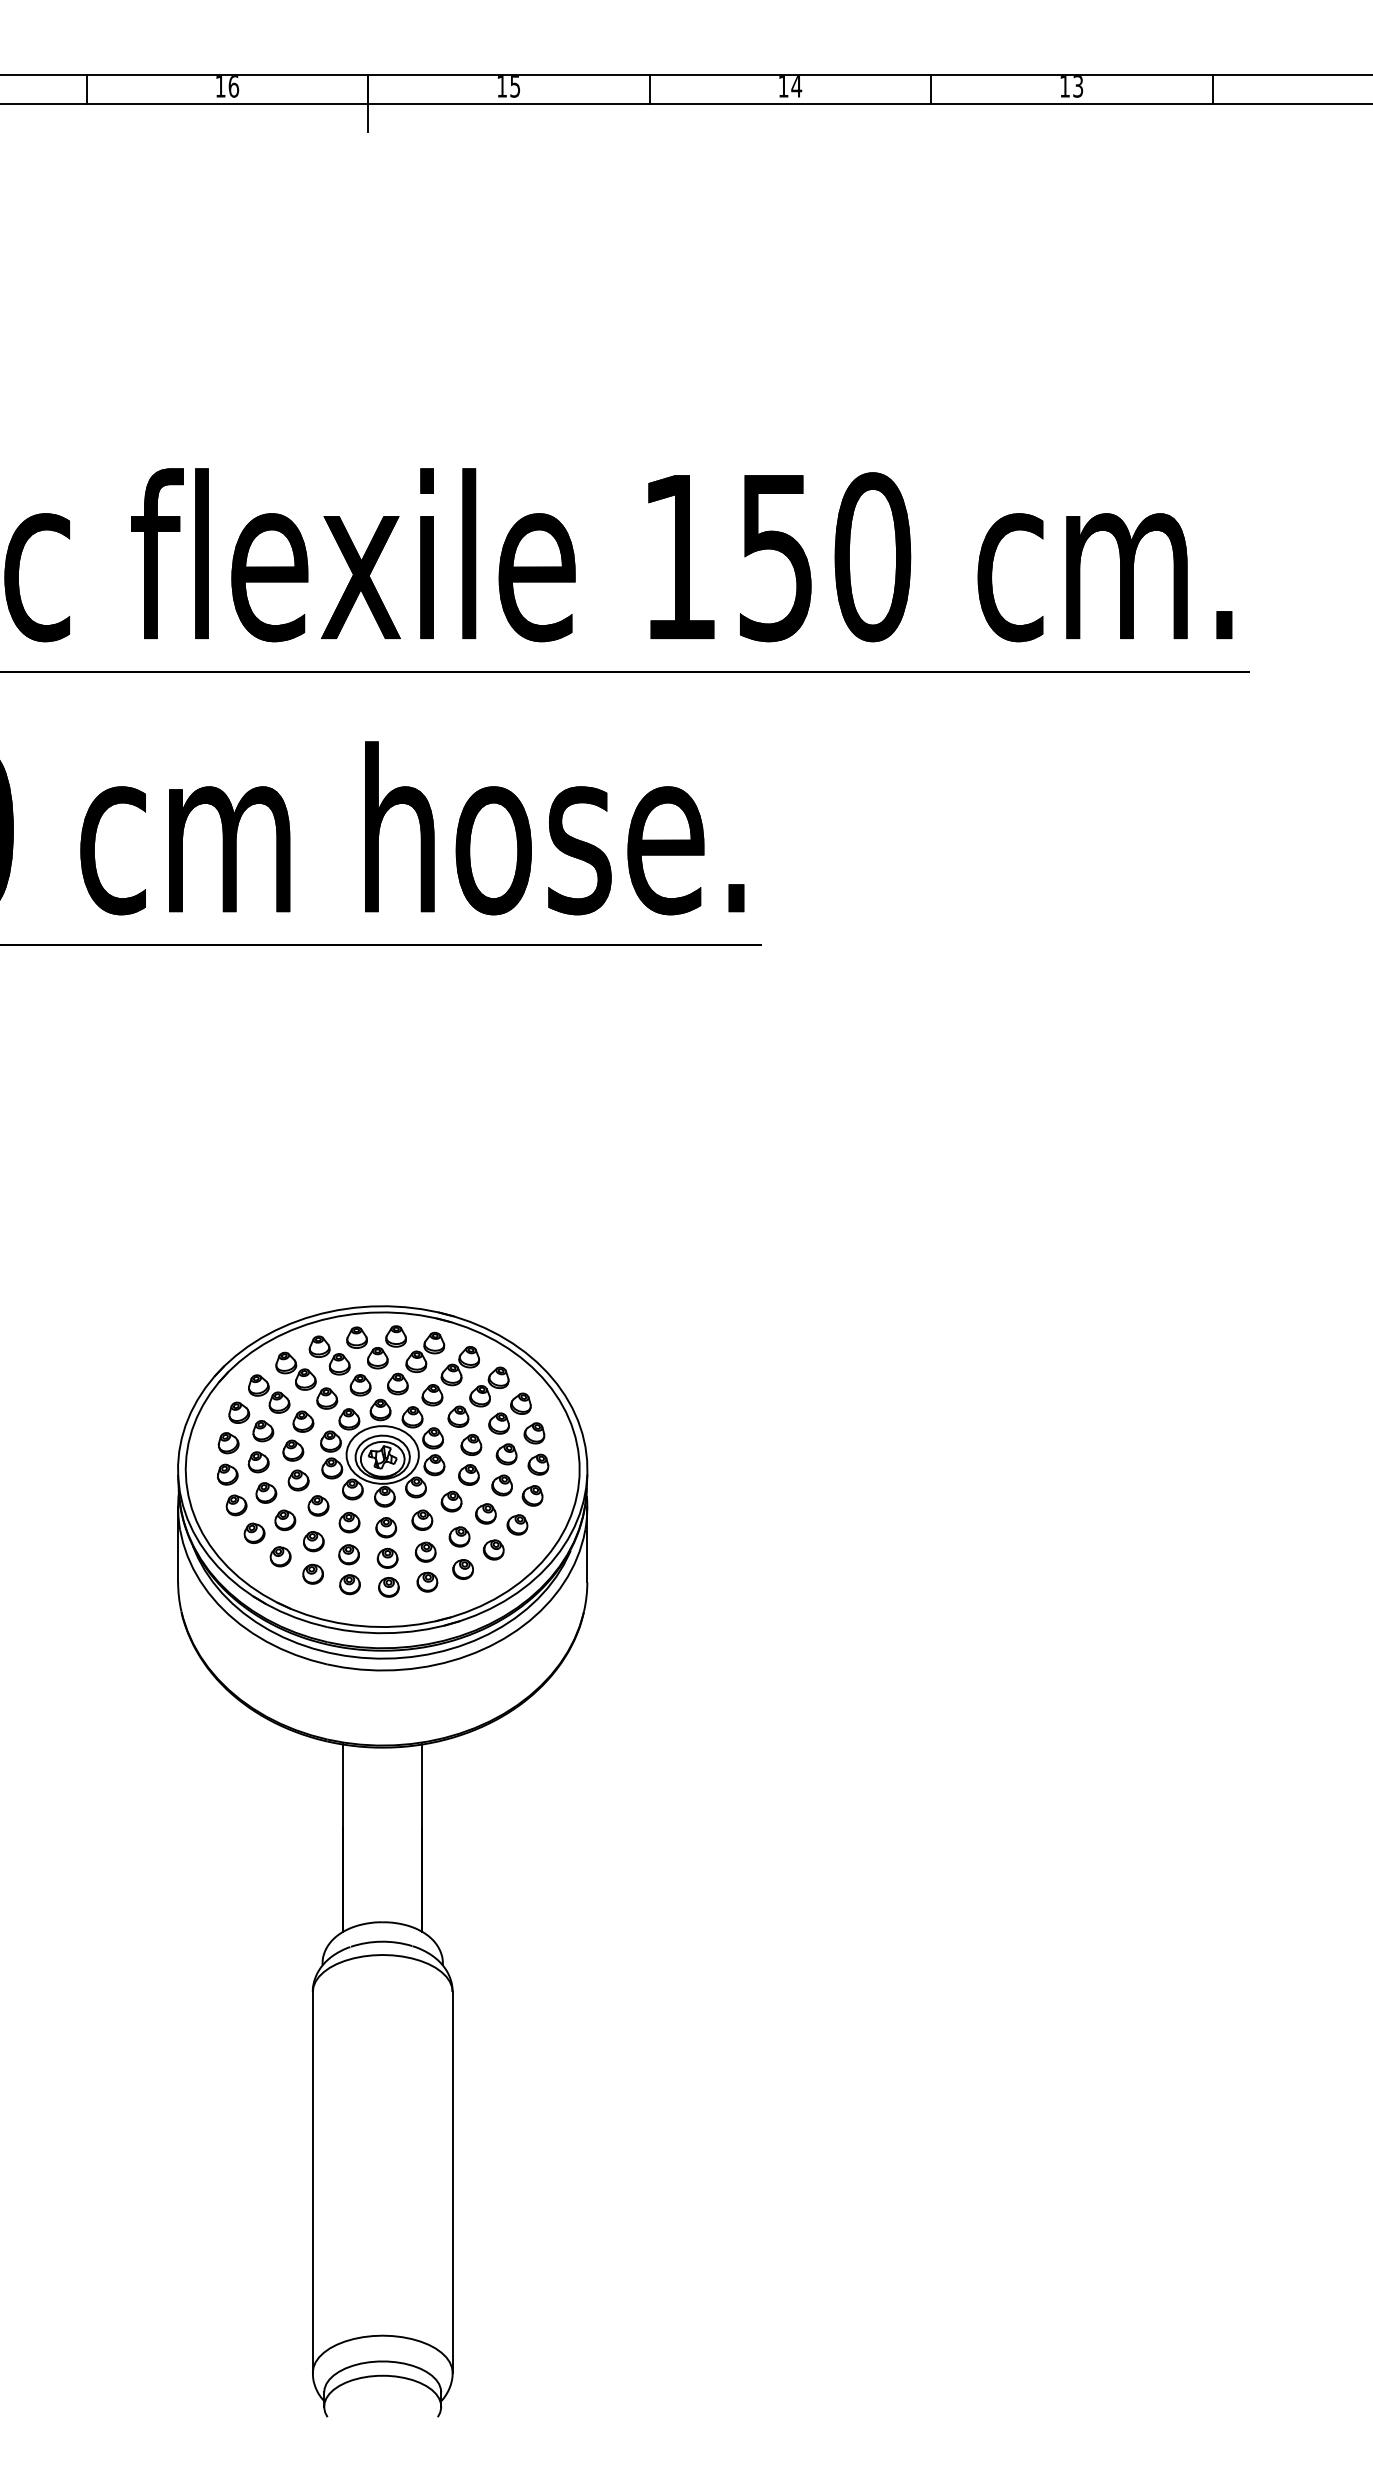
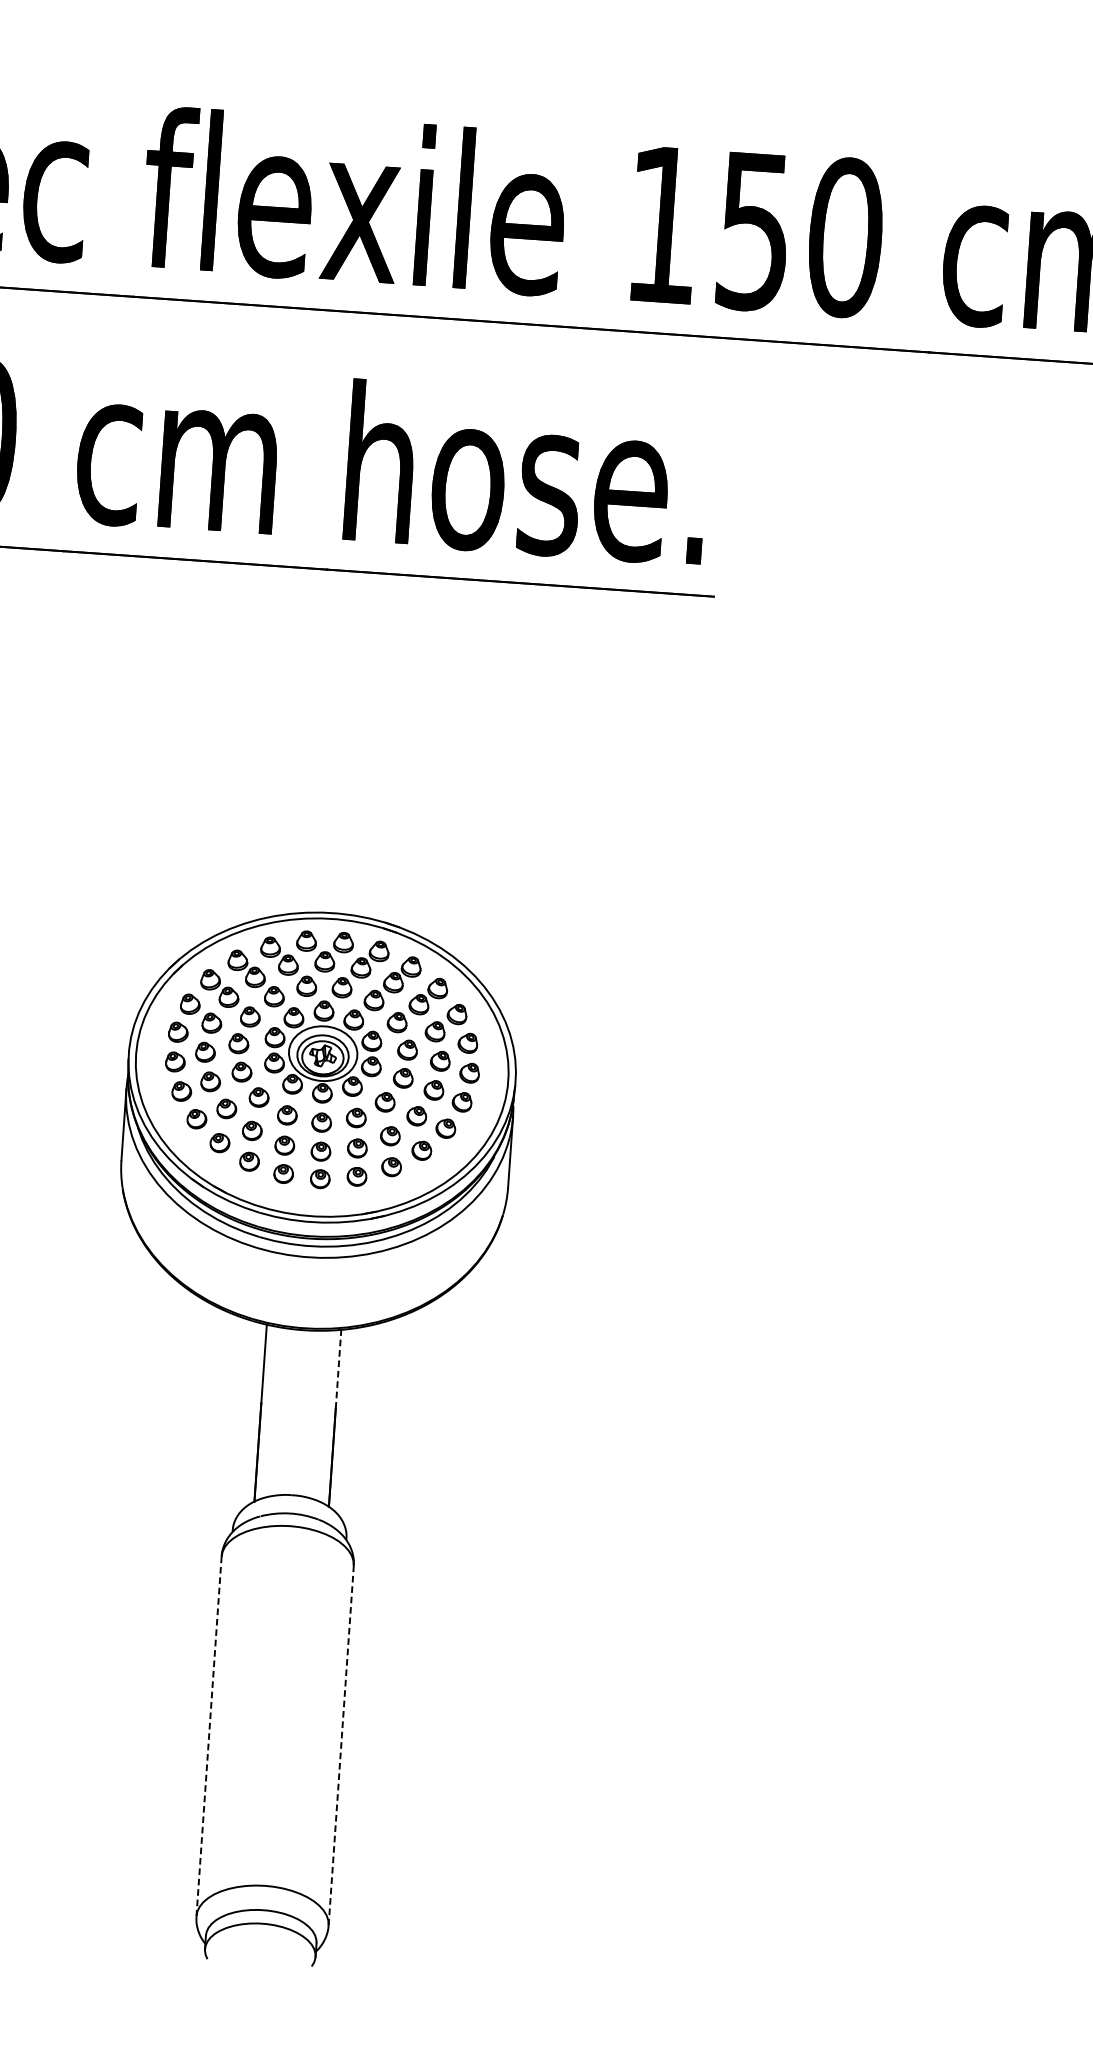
line: (422, 1786) -> (338, 1369), solid -> dashed
line: (452, 2181) -> (341, 1744), solid -> dashed
line: (312, 2182) -> (208, 1736), solid -> dashed

